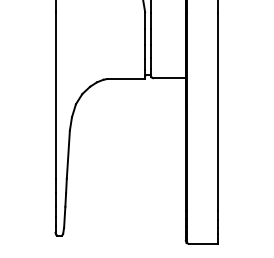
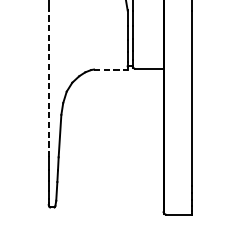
line: (126, 79) -> (111, 69), solid -> dashed
line: (55, 94) -> (48, 83), solid -> dashed

